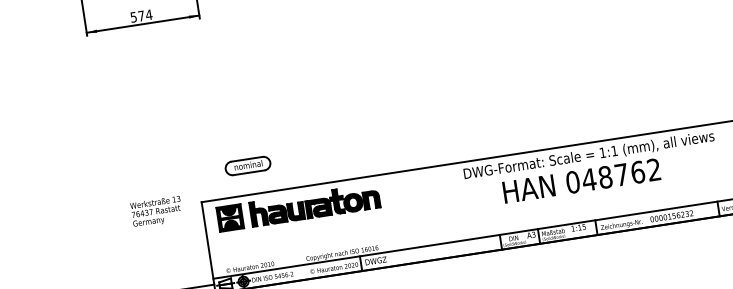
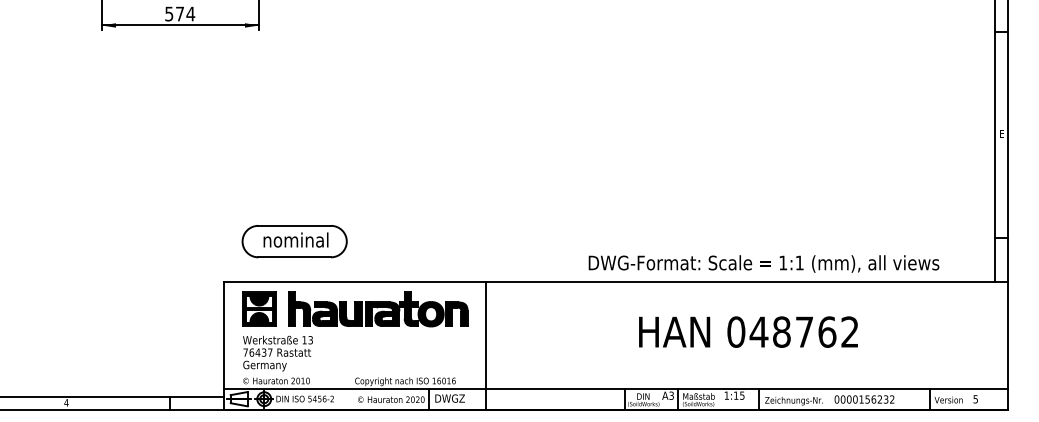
text: (588, 155) -> (763, 263), moved
part: (247, 165) -> (294, 241), size x1.67
text: (156, 212) -> (277, 353), moved
line: (395, 219) -> (485, 345), added

